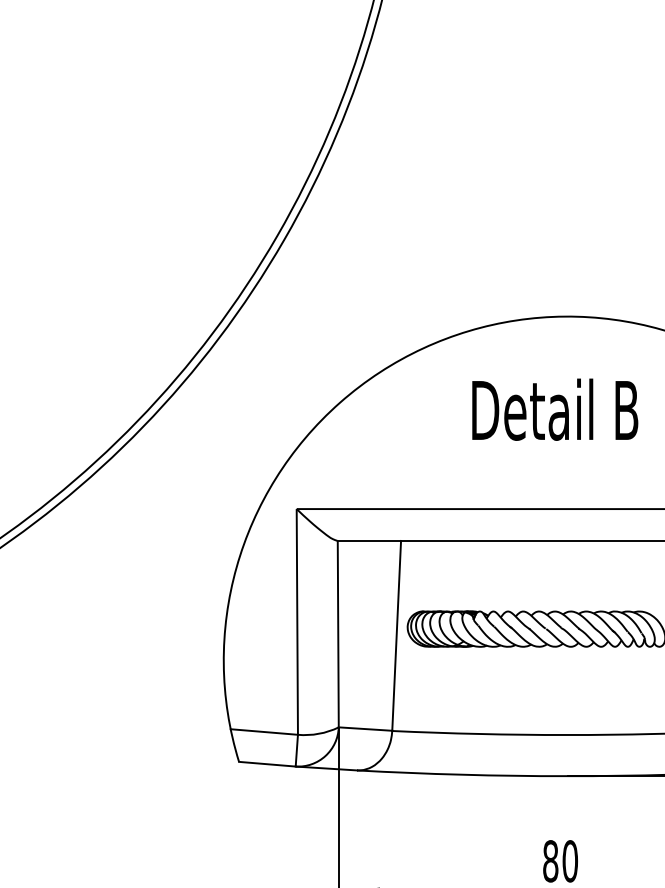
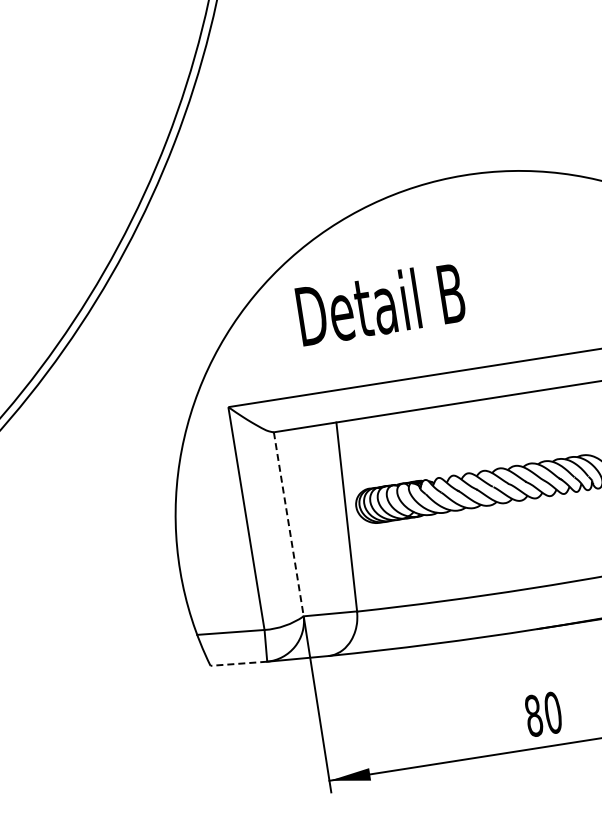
text: (555, 409) -> (381, 303), moved
line: (338, 634) -> (289, 524), solid -> dashed
line: (266, 764) -> (238, 664), solid -> dashed

